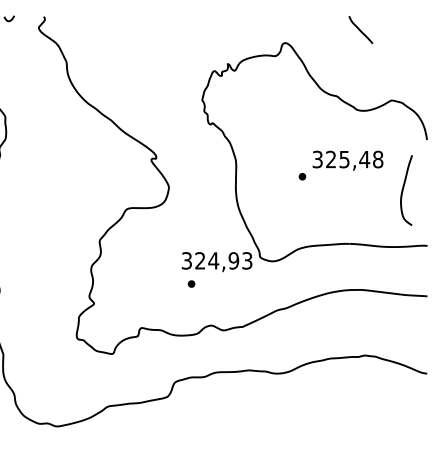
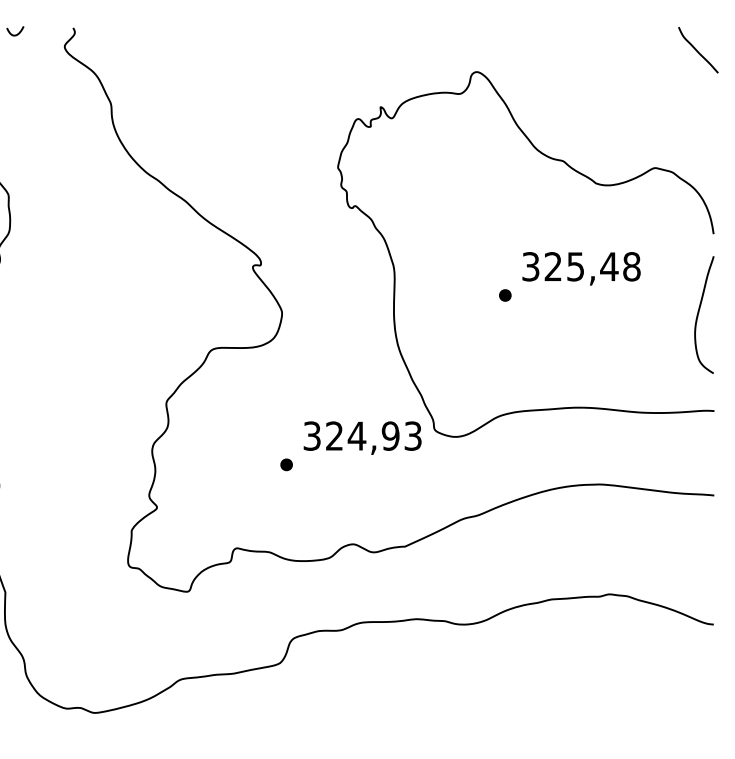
curve: (360, 29) -> (697, 49), moved
curve: (403, 190) -> (699, 315), moved
part: (191, 283) -> (286, 463), moved

